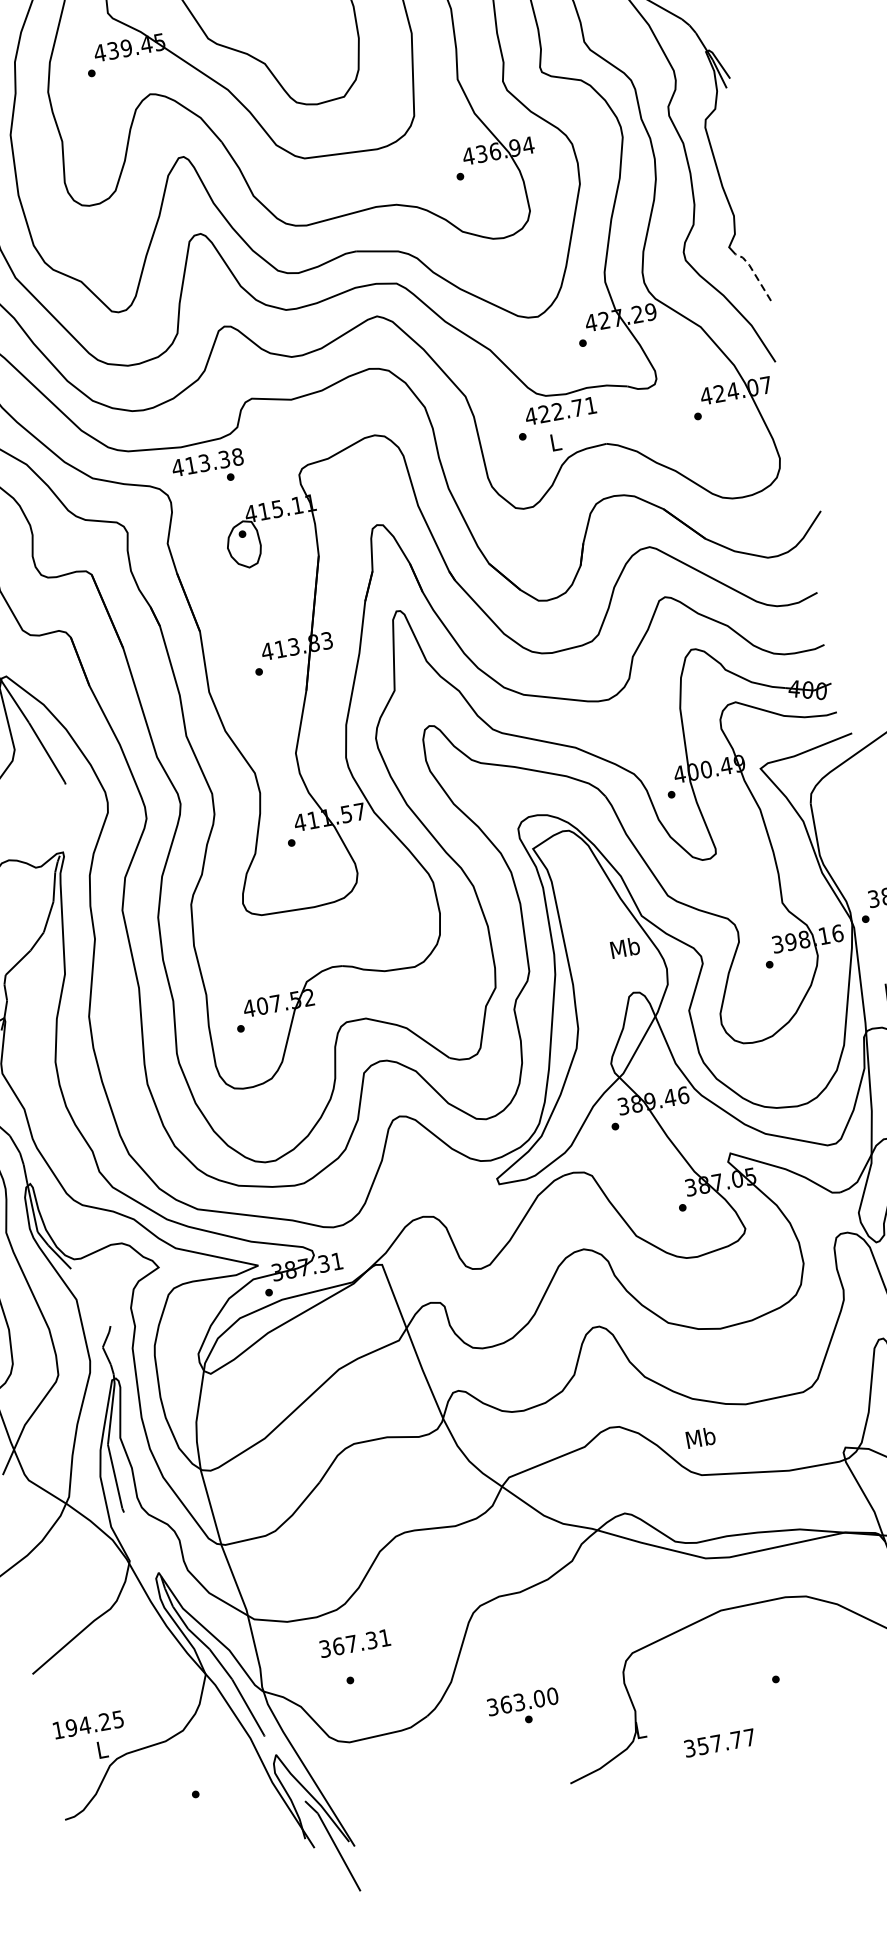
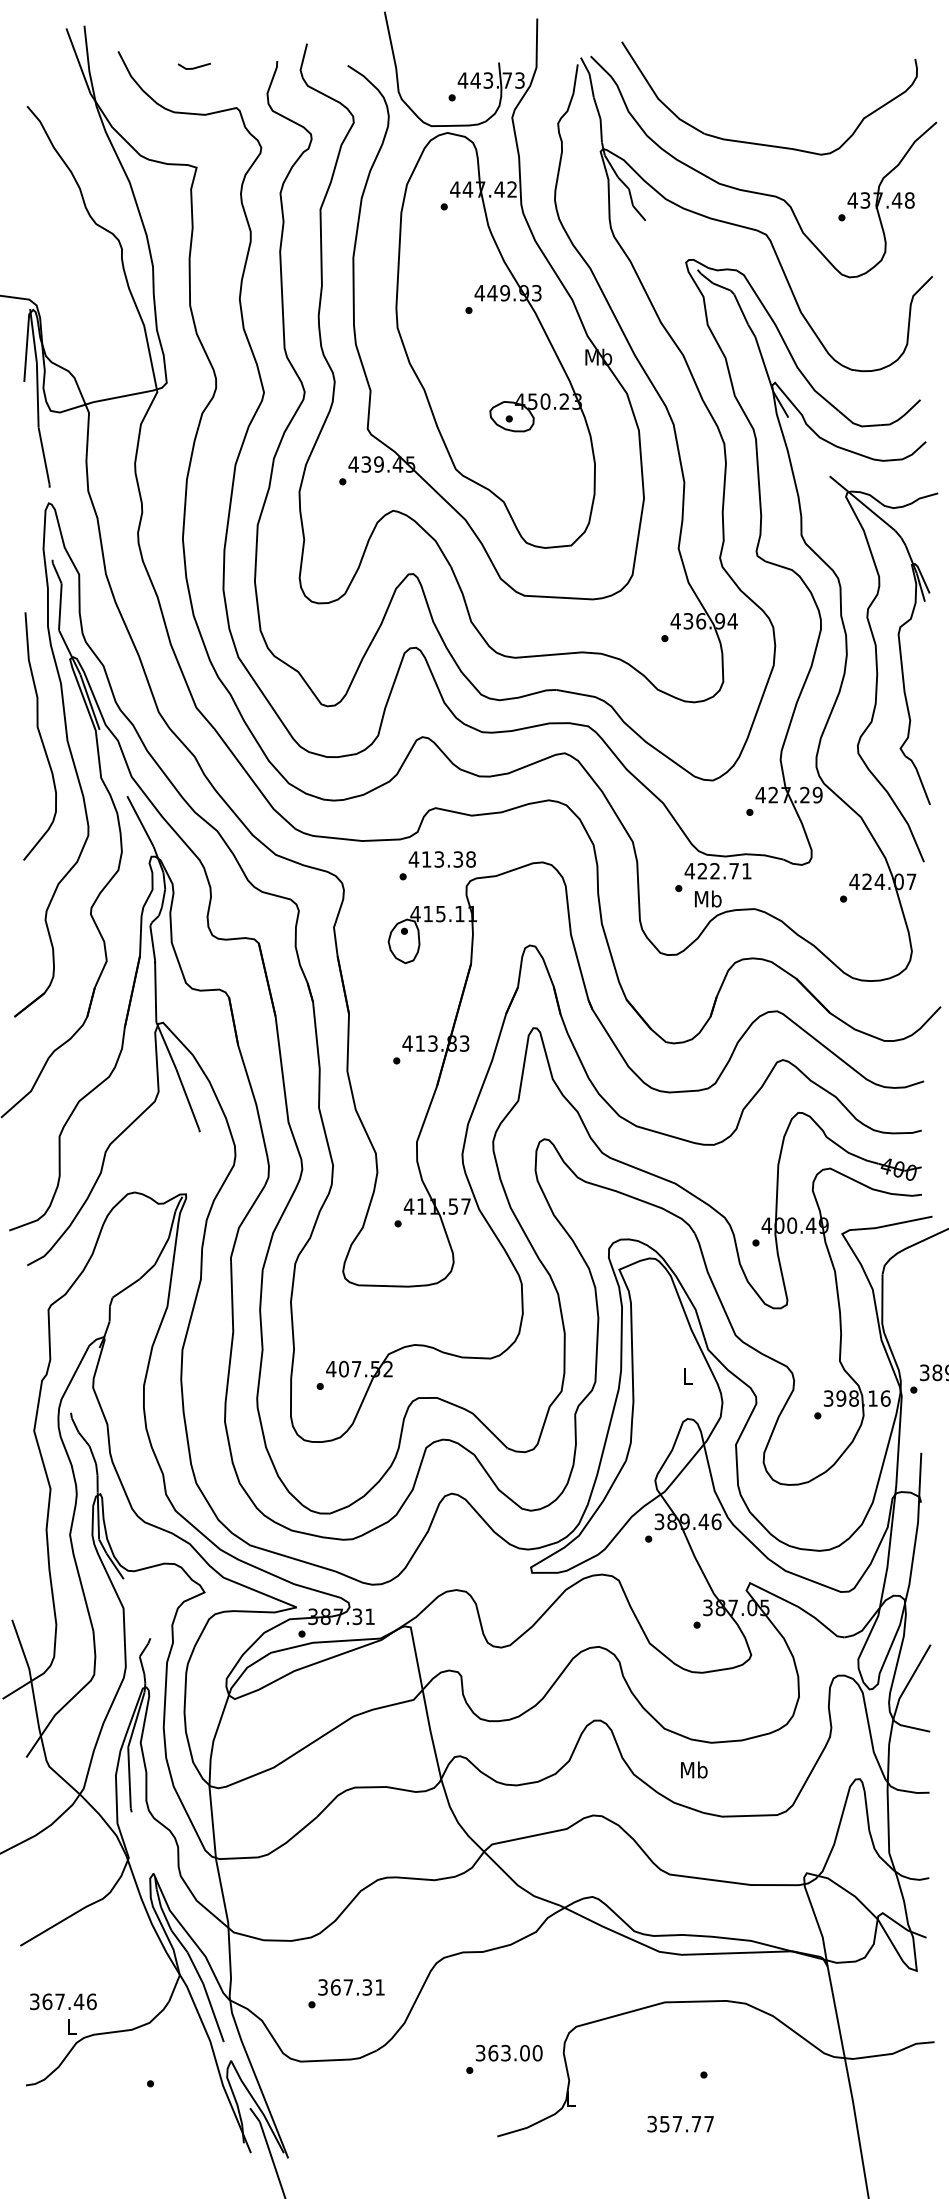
line: (754, 274) -> (919, 777), dashed -> solid
text: (555, 441) -> (708, 898), L -> Mb
text: (206, 462) -> (441, 859), moved
text: (624, 947) -> (687, 1375), Mb -> L
text: (700, 1437) -> (694, 1769), moved
text: (355, 1643) -> (351, 1987), moved
text: (521, 1701) -> (508, 2052), moved
text: (88, 1724) -> (63, 2001), 194.25 -> 367.46
text: (719, 1742) -> (680, 2123), moved

